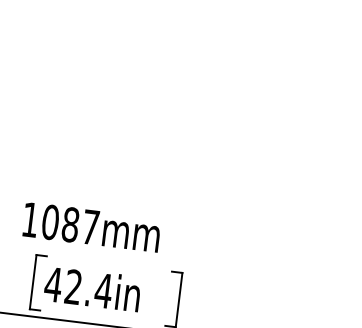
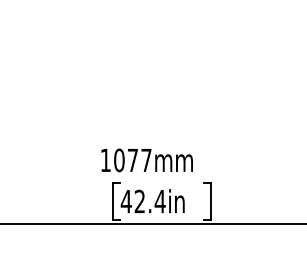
text: (69, 224) -> (132, 160), 1087mm -> 1077mm

